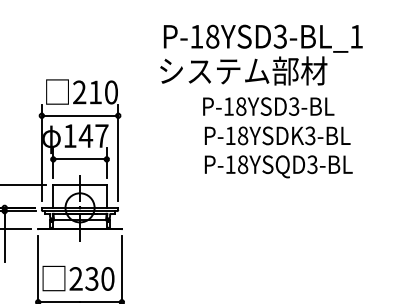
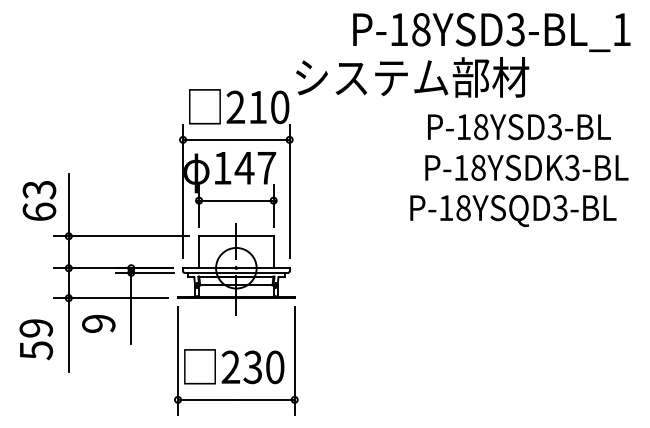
text: (243, 71) -> (412, 77), moved
text: (268, 106) -> (519, 127), moved
text: (277, 135) -> (526, 167), moved

